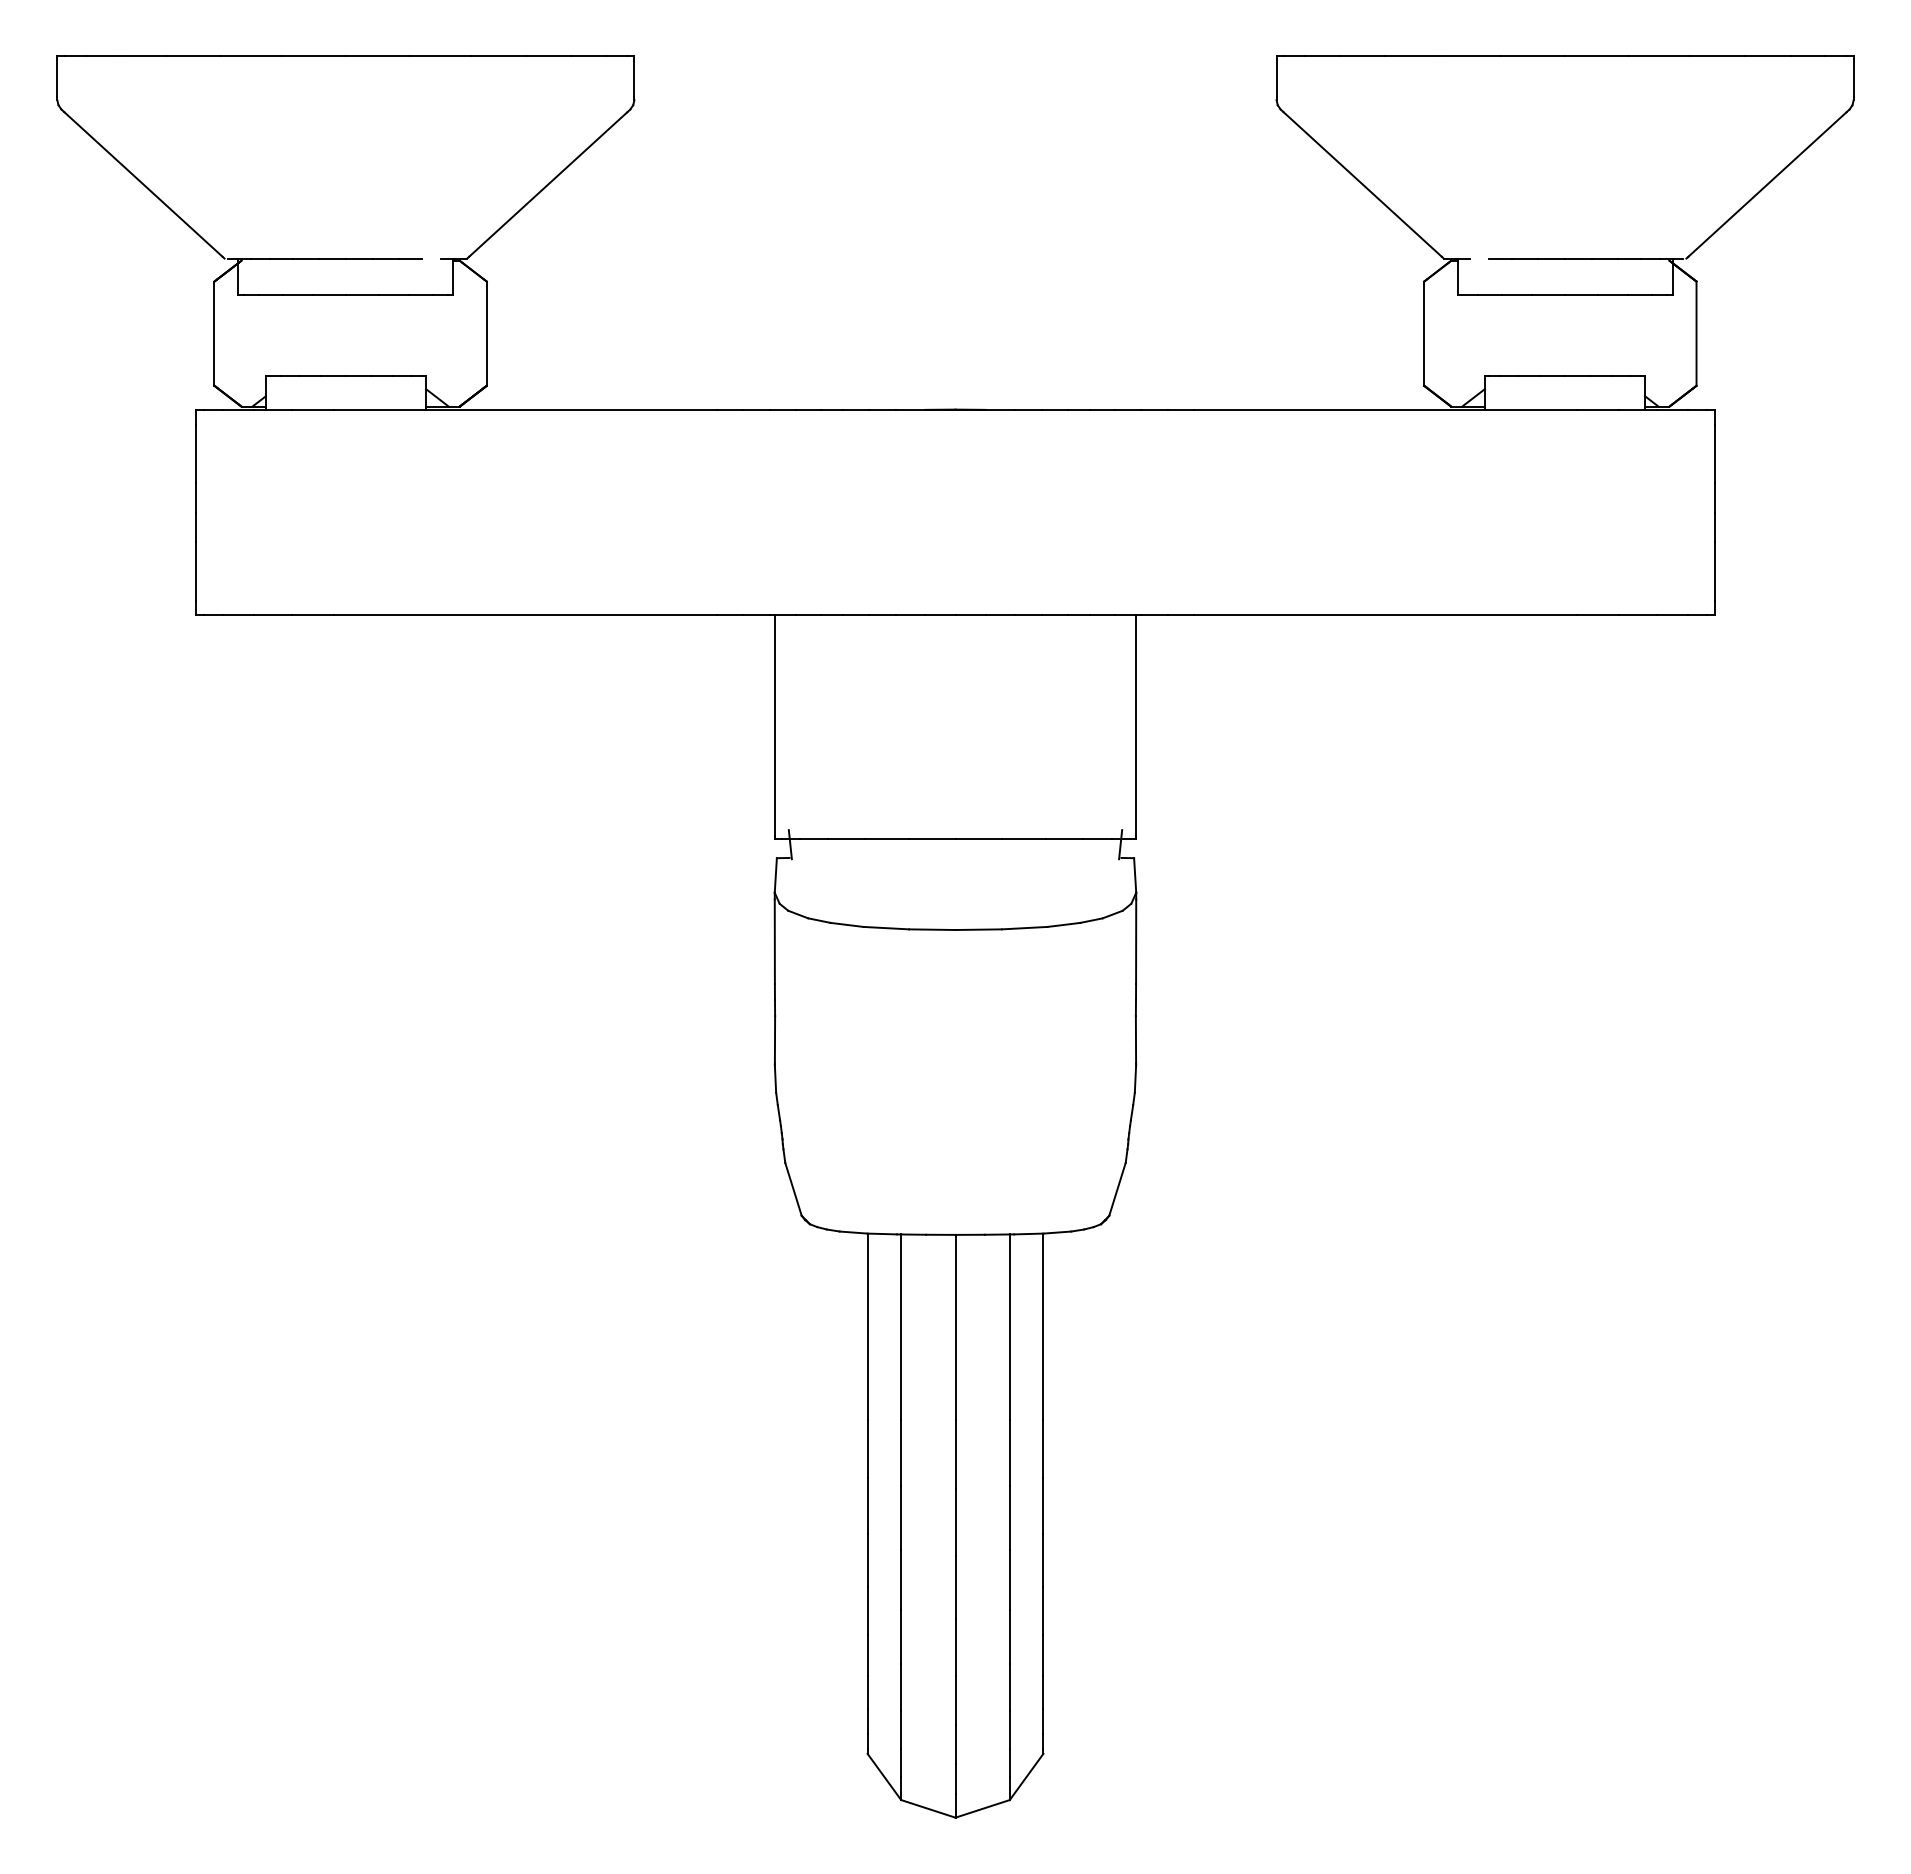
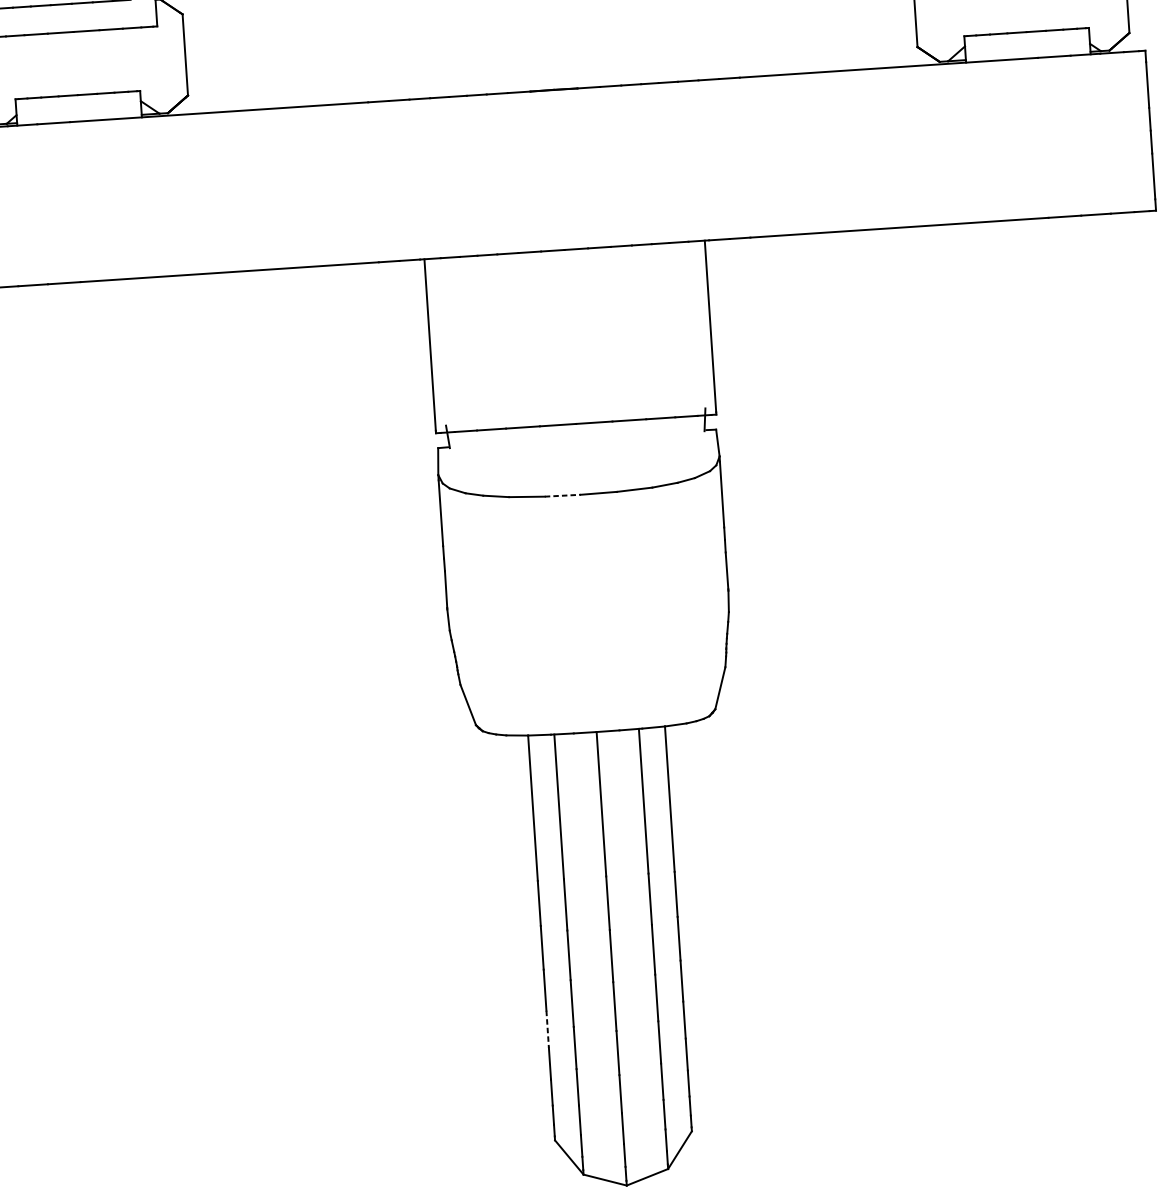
line: (932, 929) -> (562, 495), solid -> dashed
line: (867, 1610) -> (547, 1028), solid -> dashed

